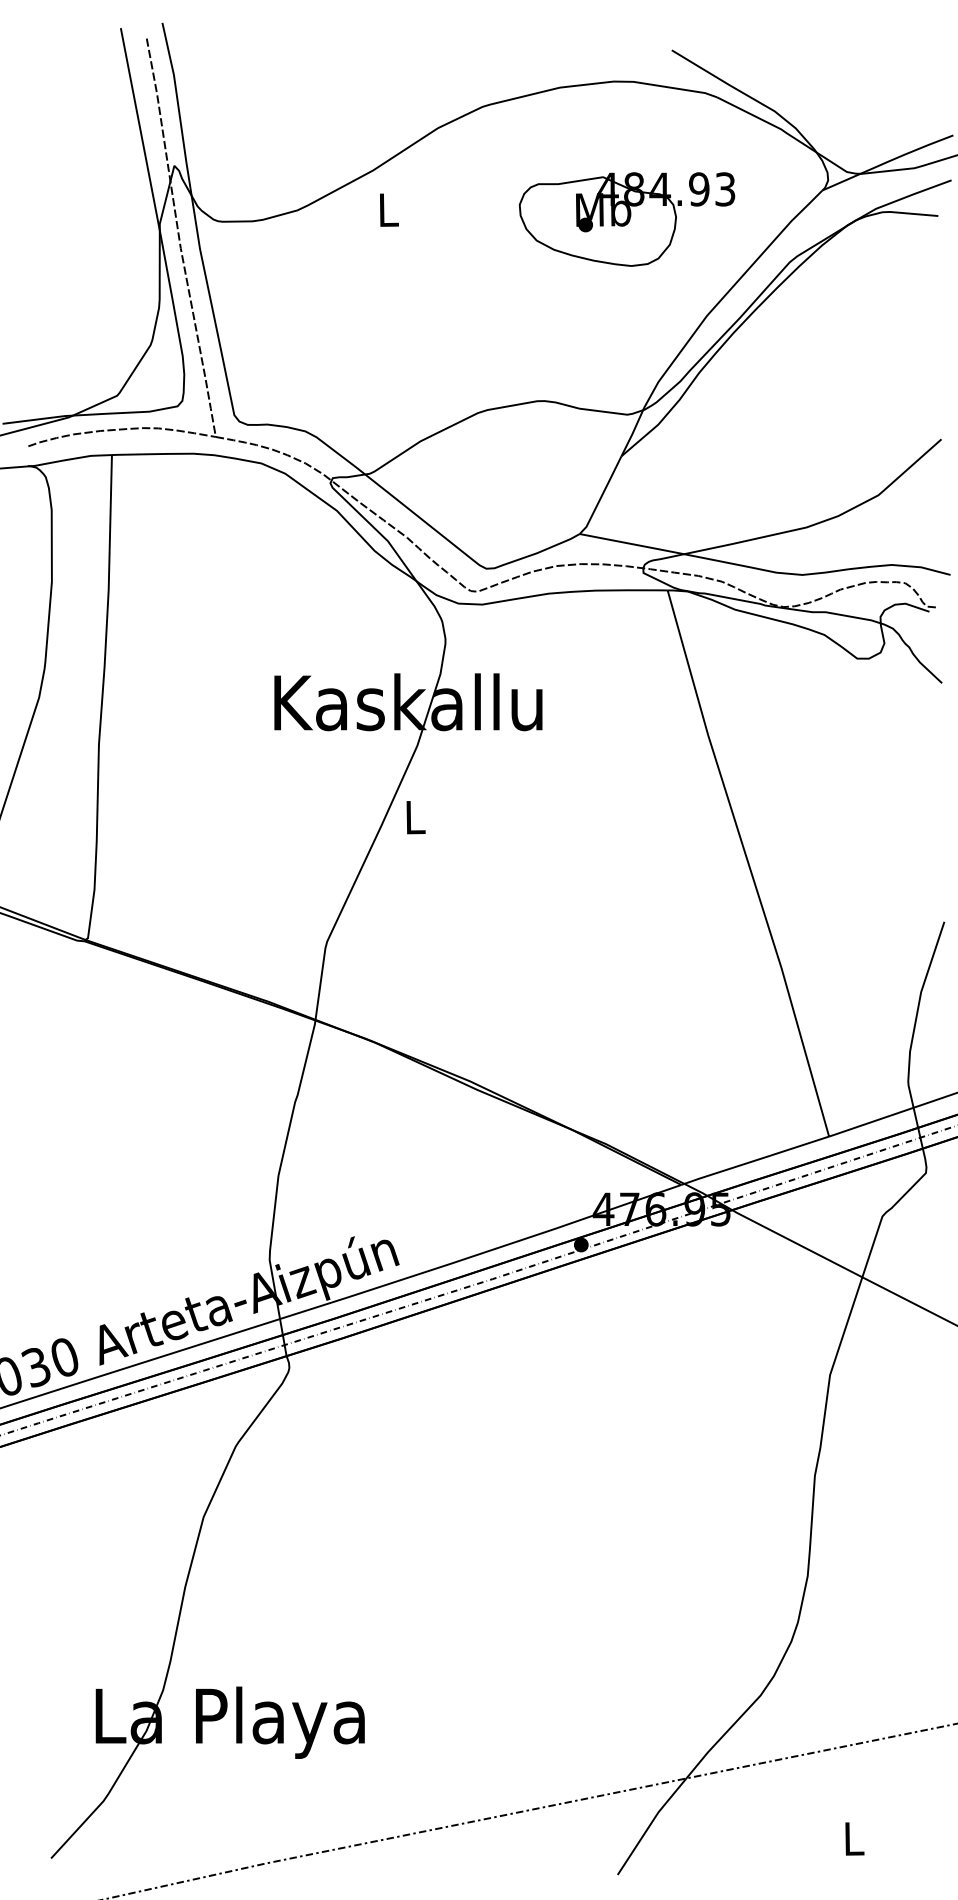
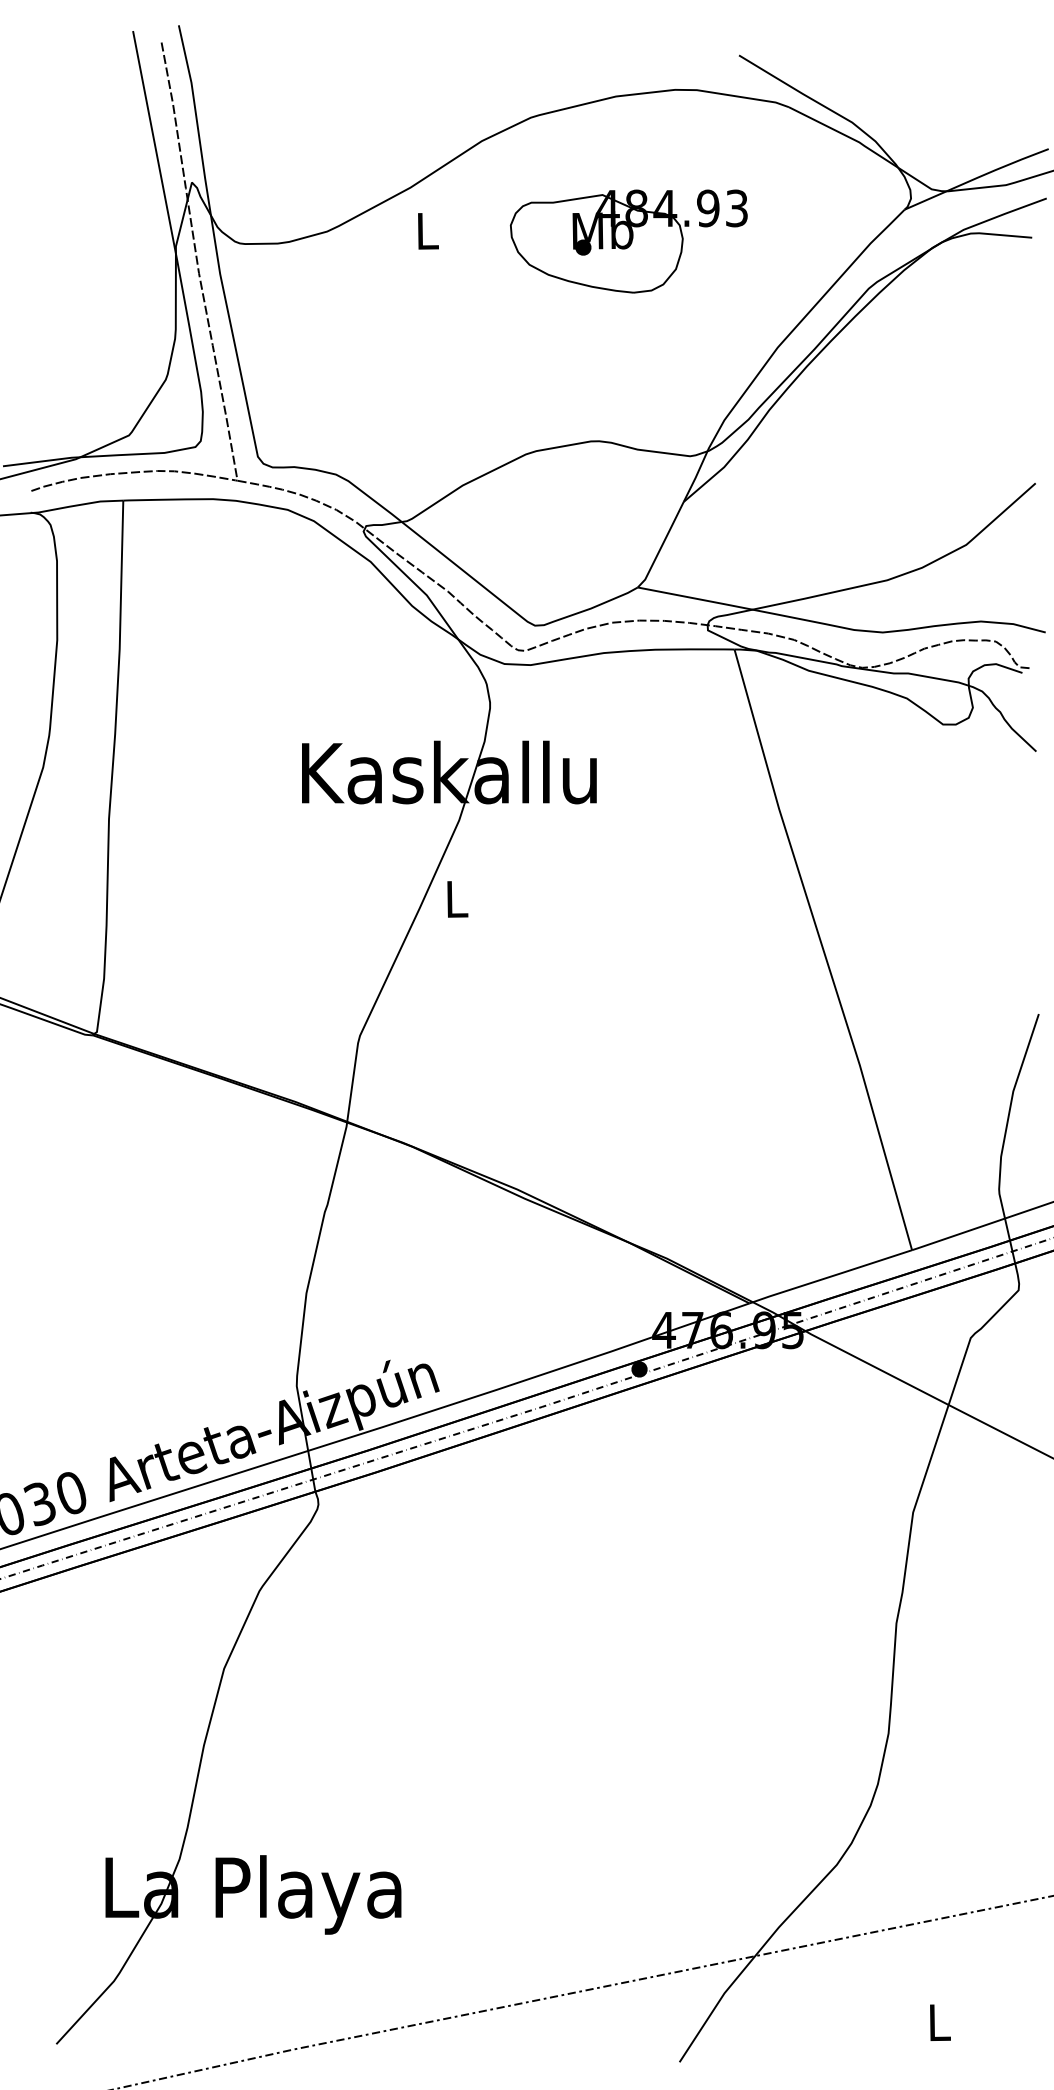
part: (626, 219) -> (628, 241), moved

